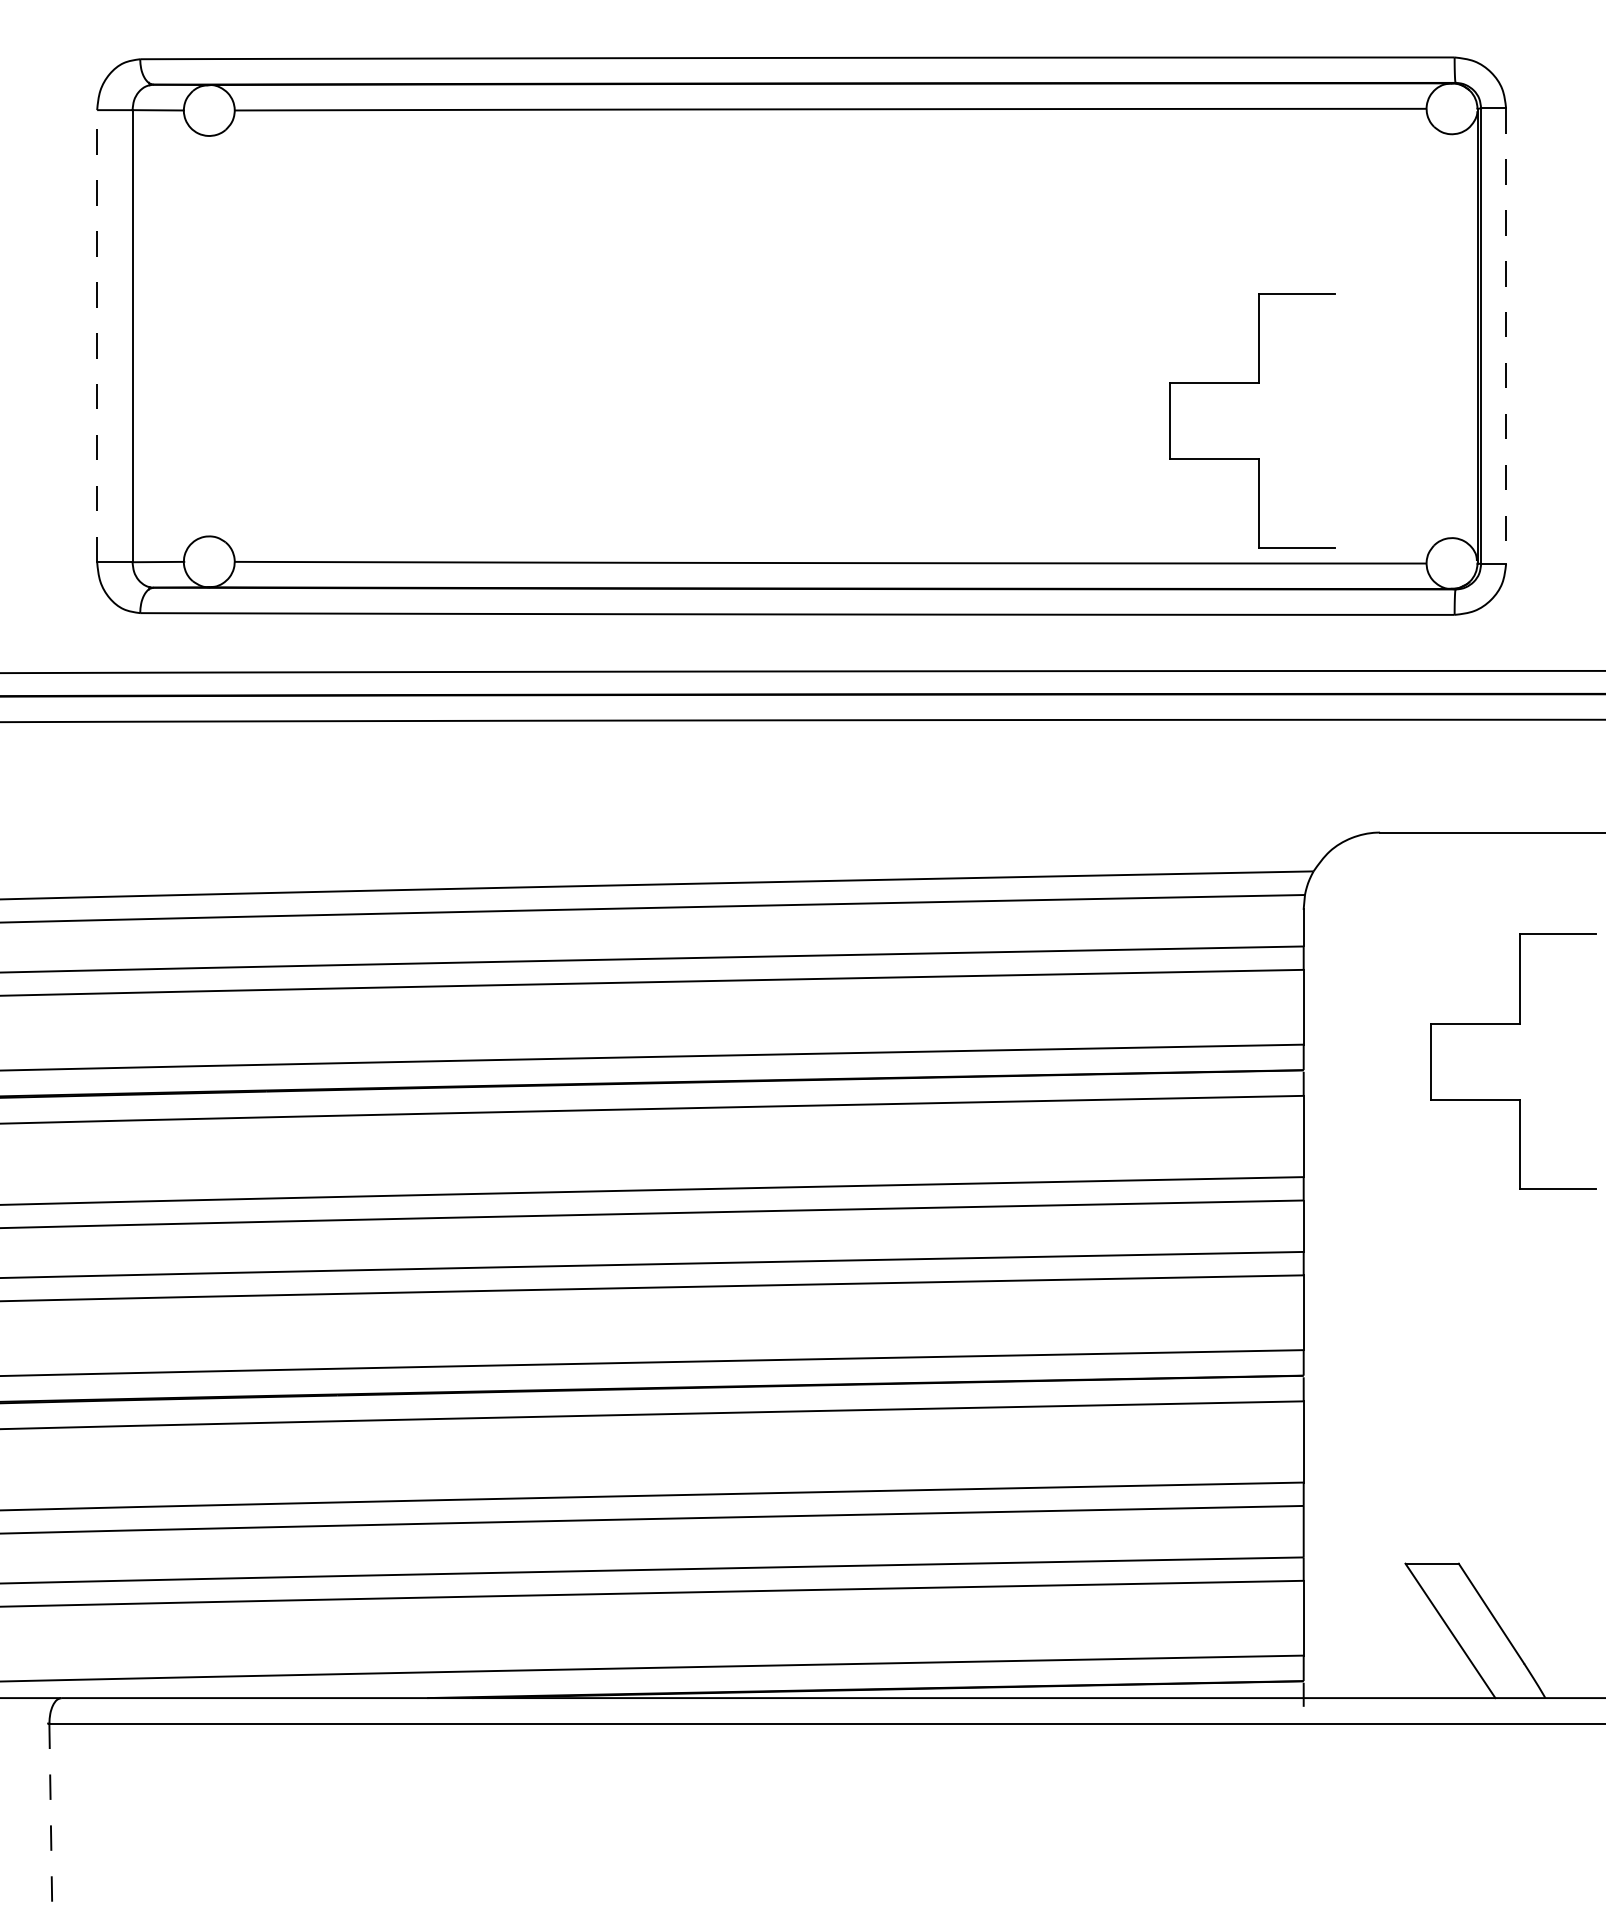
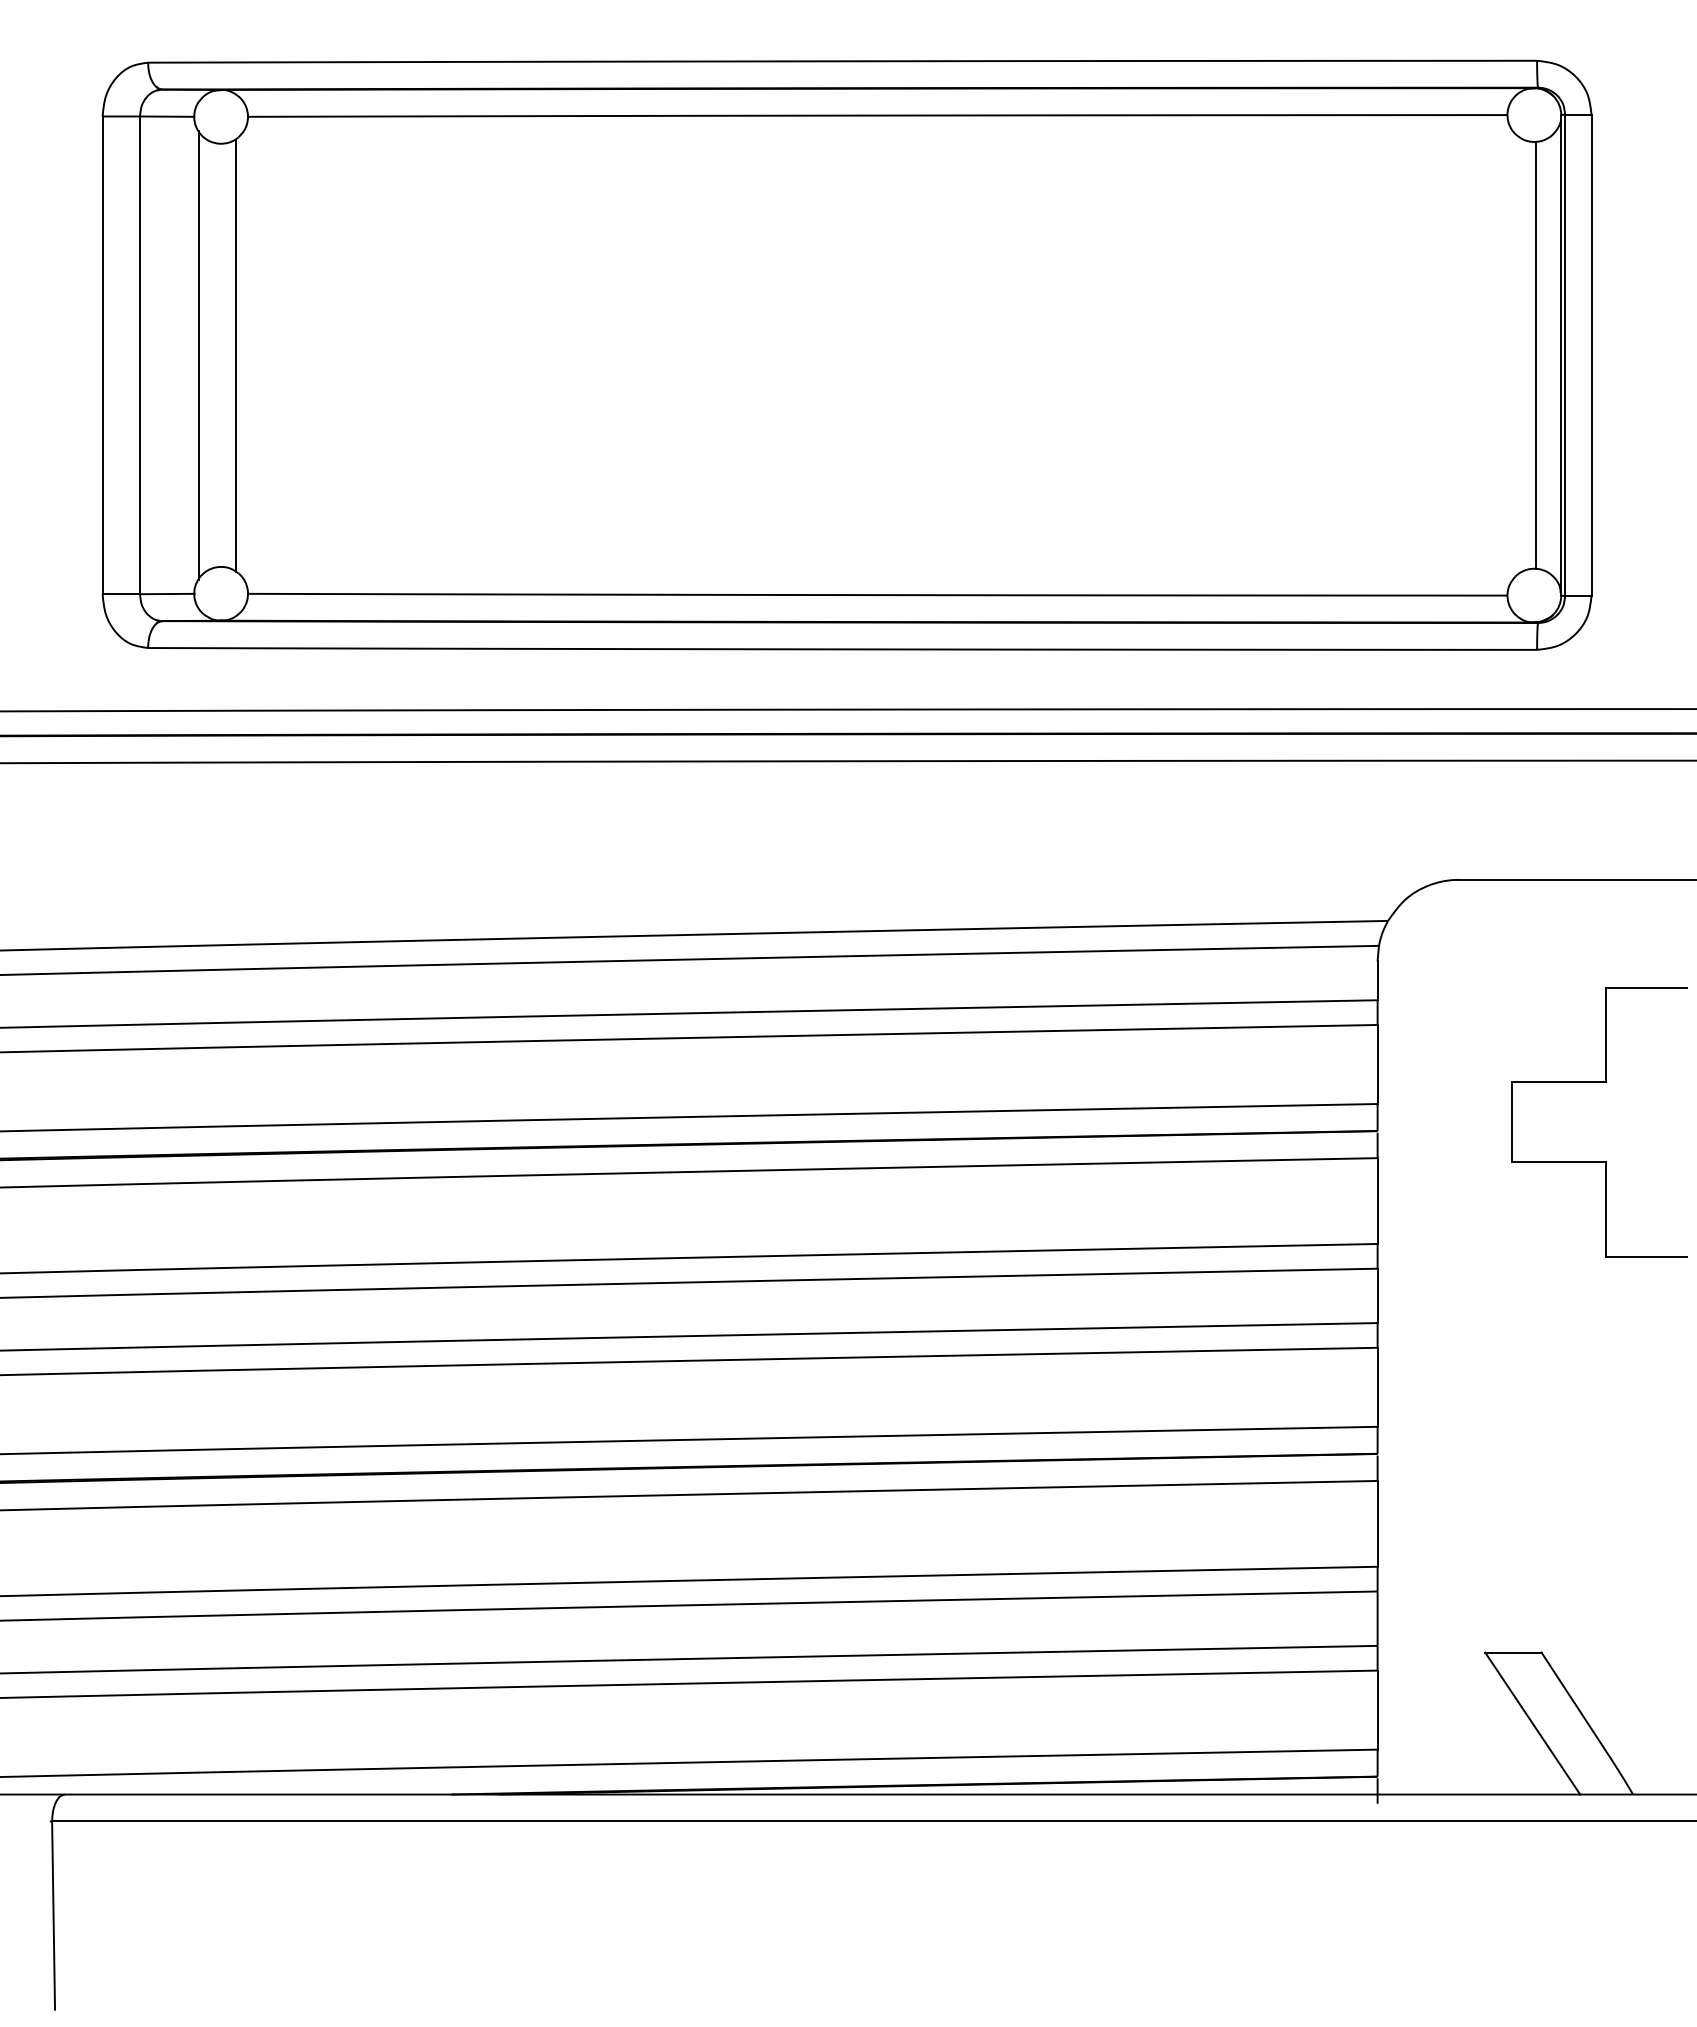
line: (187, 335) -> (198, 354), added
line: (97, 336) -> (102, 355), dashed -> solid
line: (222, 336) -> (235, 355), added
line: (1453, 336) -> (1535, 355), added
line: (1506, 336) -> (1591, 355), dashed -> solid
part: (1252, 458) -> (1323, 484), removed
line: (50, 1813) -> (53, 1916), dashed -> solid

